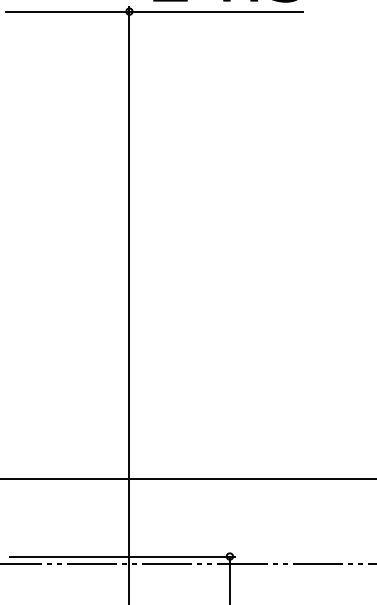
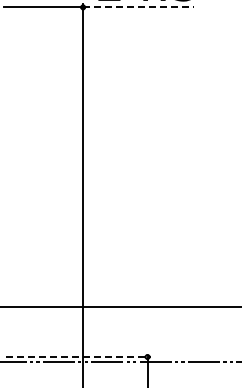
line: (215, 11) -> (138, 7), solid -> dashed
line: (123, 557) -> (79, 357), solid -> dashed

